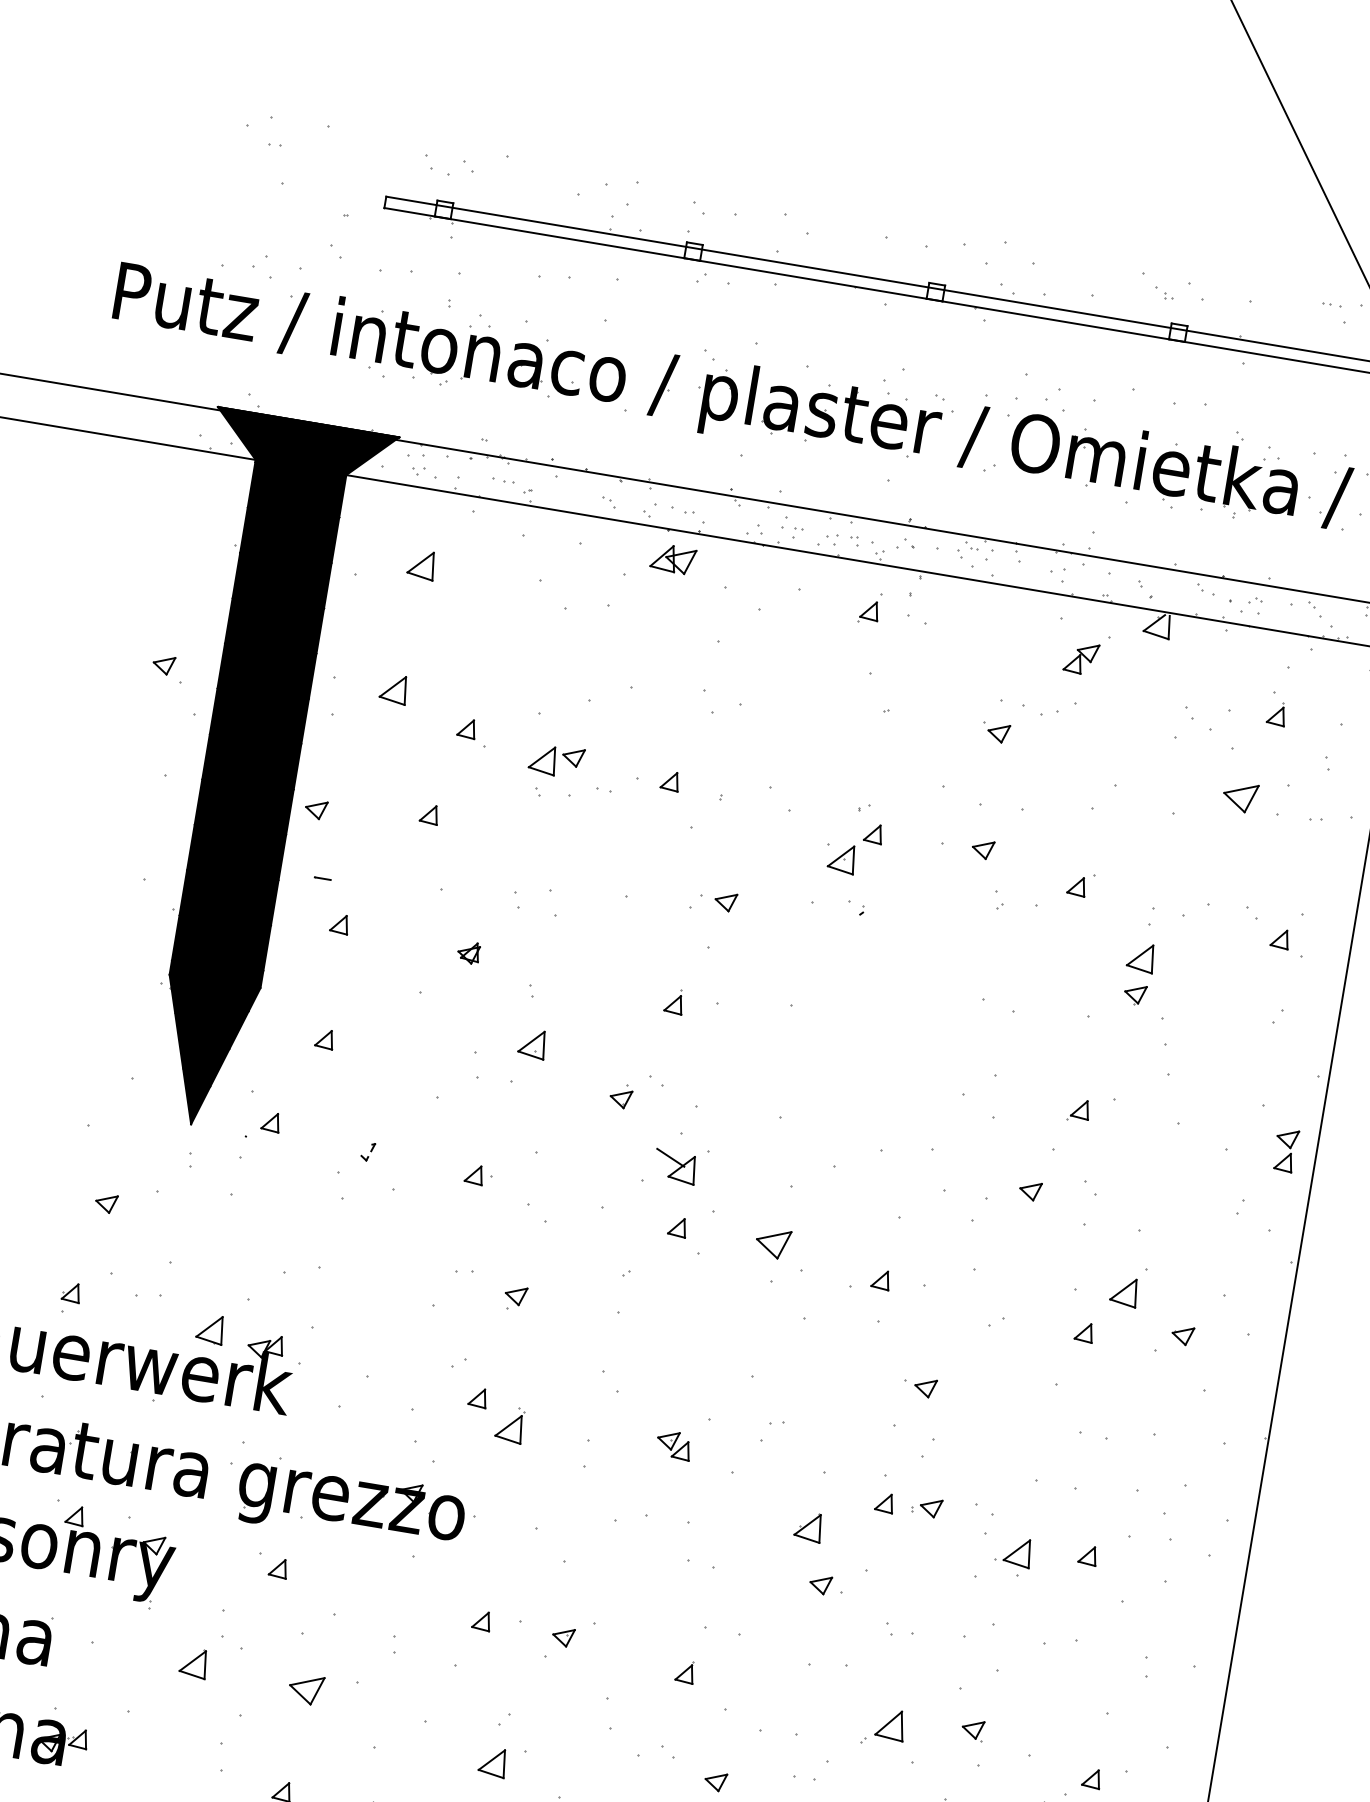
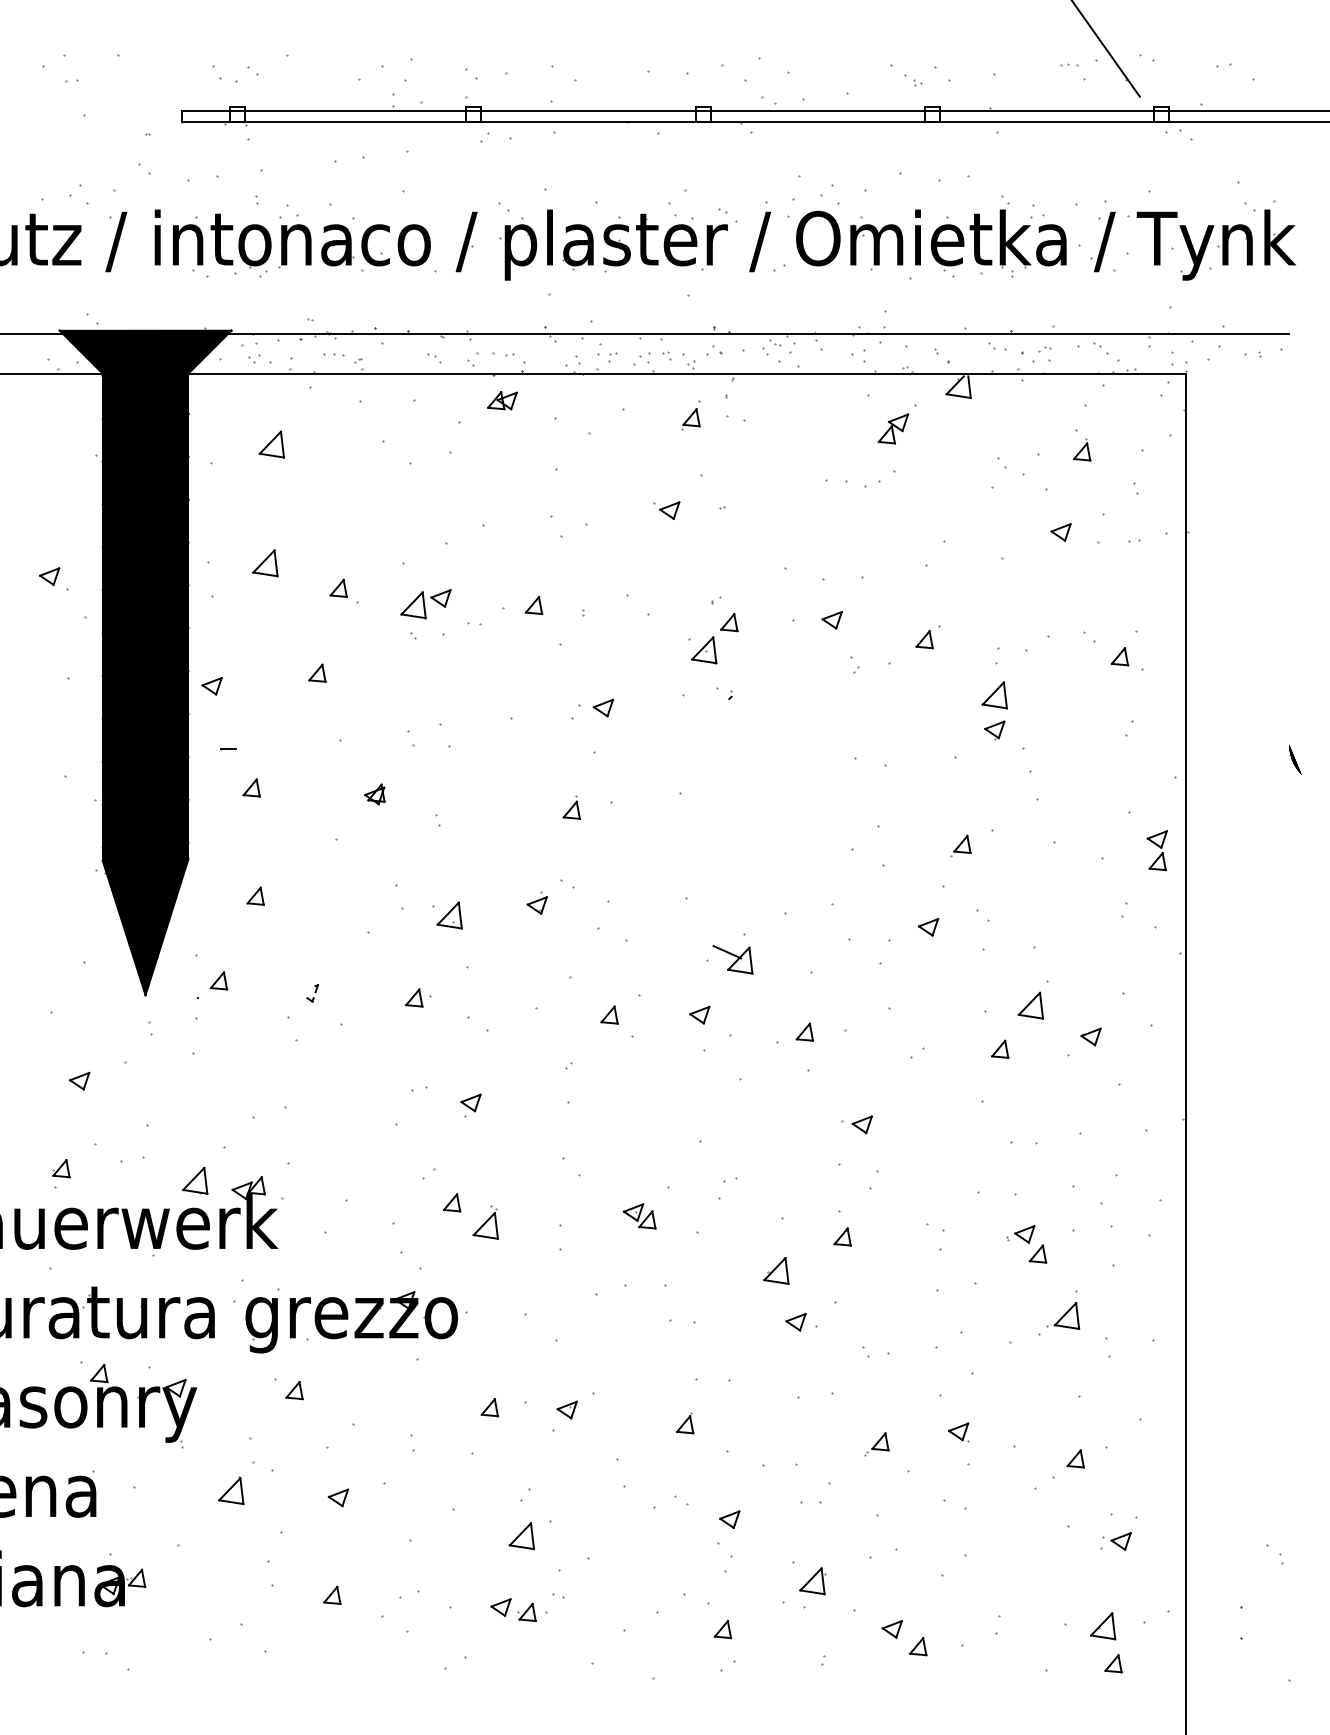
part: (673, 559) -> (502, 400), size x0.71
part: (995, 732) -> (666, 510), moved
part: (1239, 797) -> (1060, 532), size x0.62
part: (532, 1043) -> (449, 915), moved
part: (674, 1166) -> (732, 959), moved
part: (772, 1242) -> (699, 1014), size x0.62
part: (926, 1507) -> (1020, 1234), moved
part: (1014, 1551) -> (1063, 1315), moved
part: (306, 1689) -> (338, 1497), size x0.62
part: (883, 1728) -> (876, 1444), size x0.62

